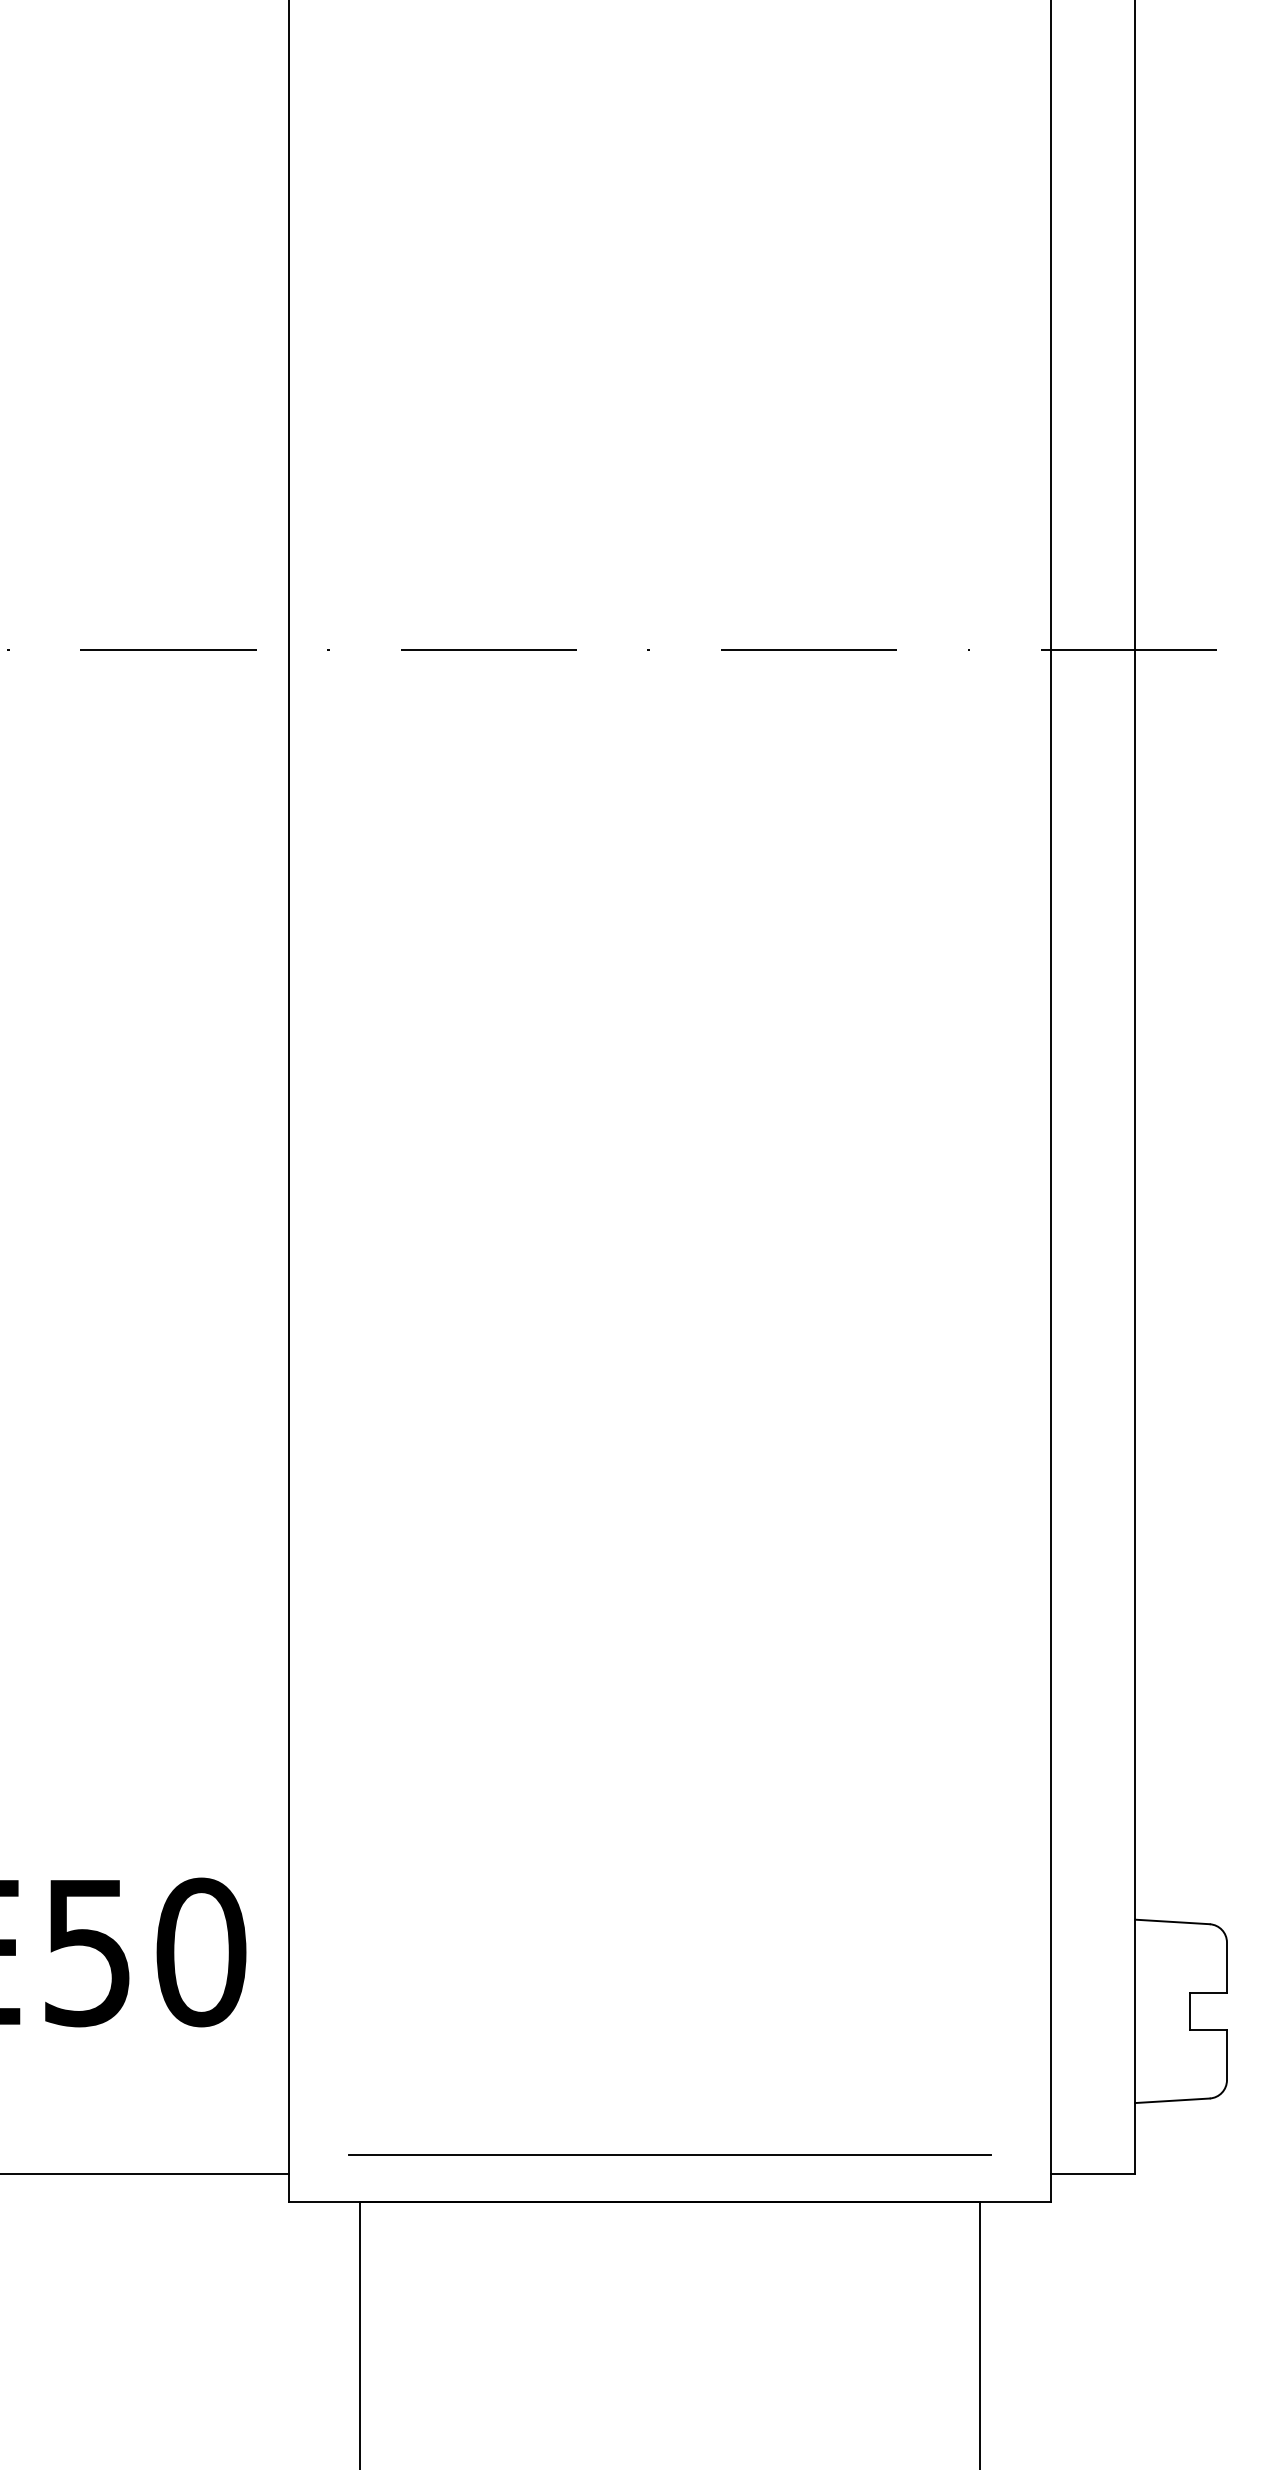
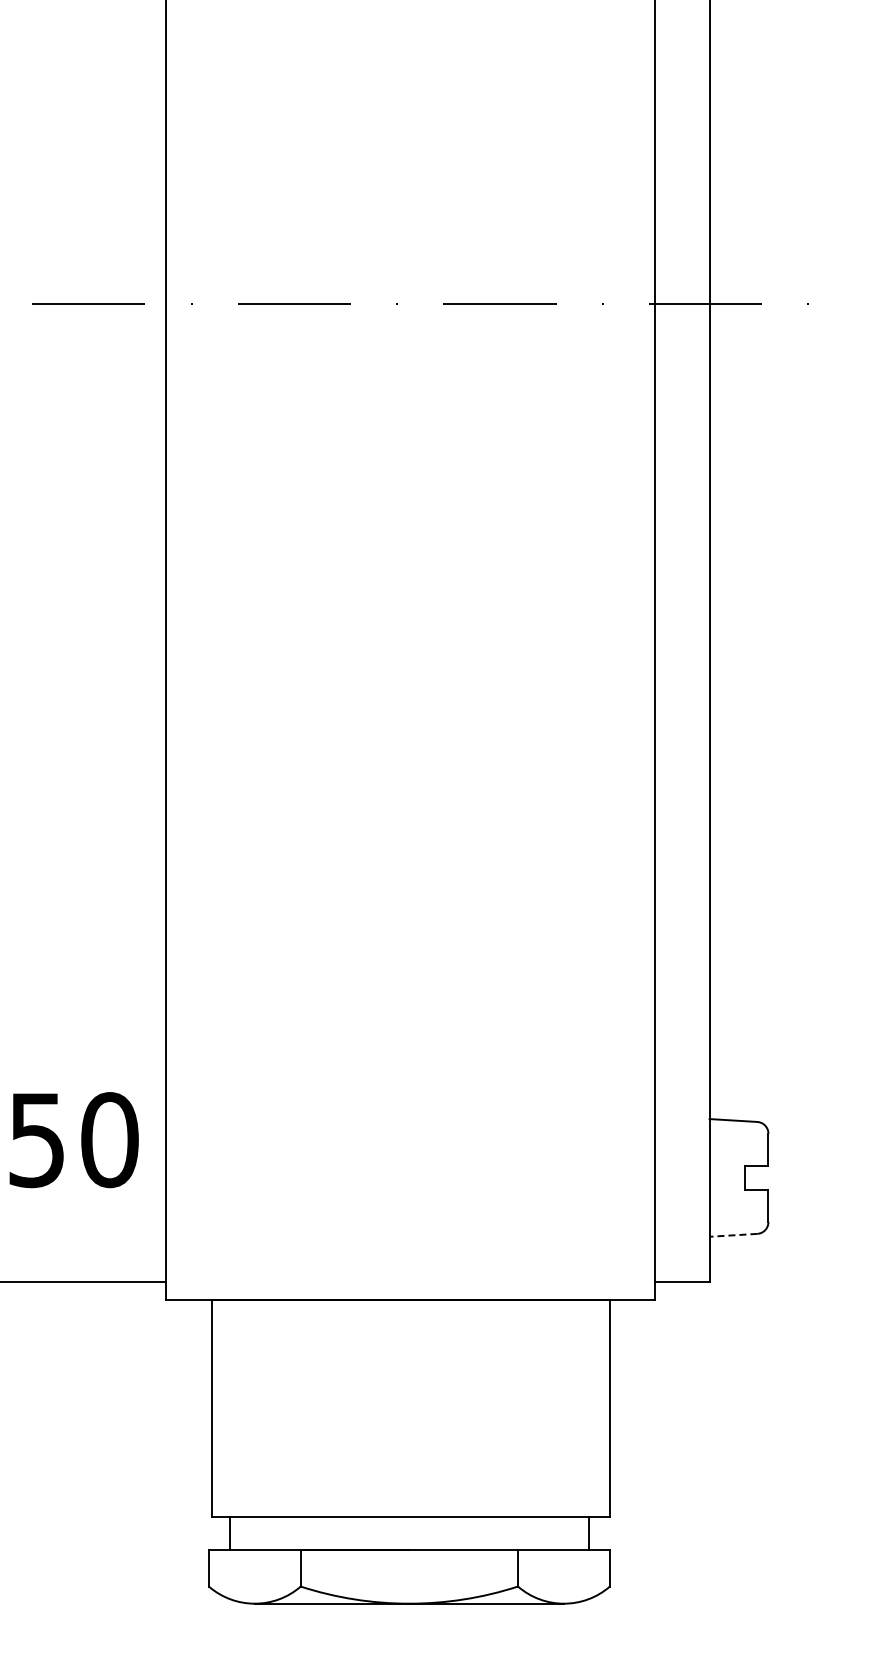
line: (1172, 2101) -> (733, 1235), solid -> dashed
line: (669, 2153) -> (410, 1269), removed

